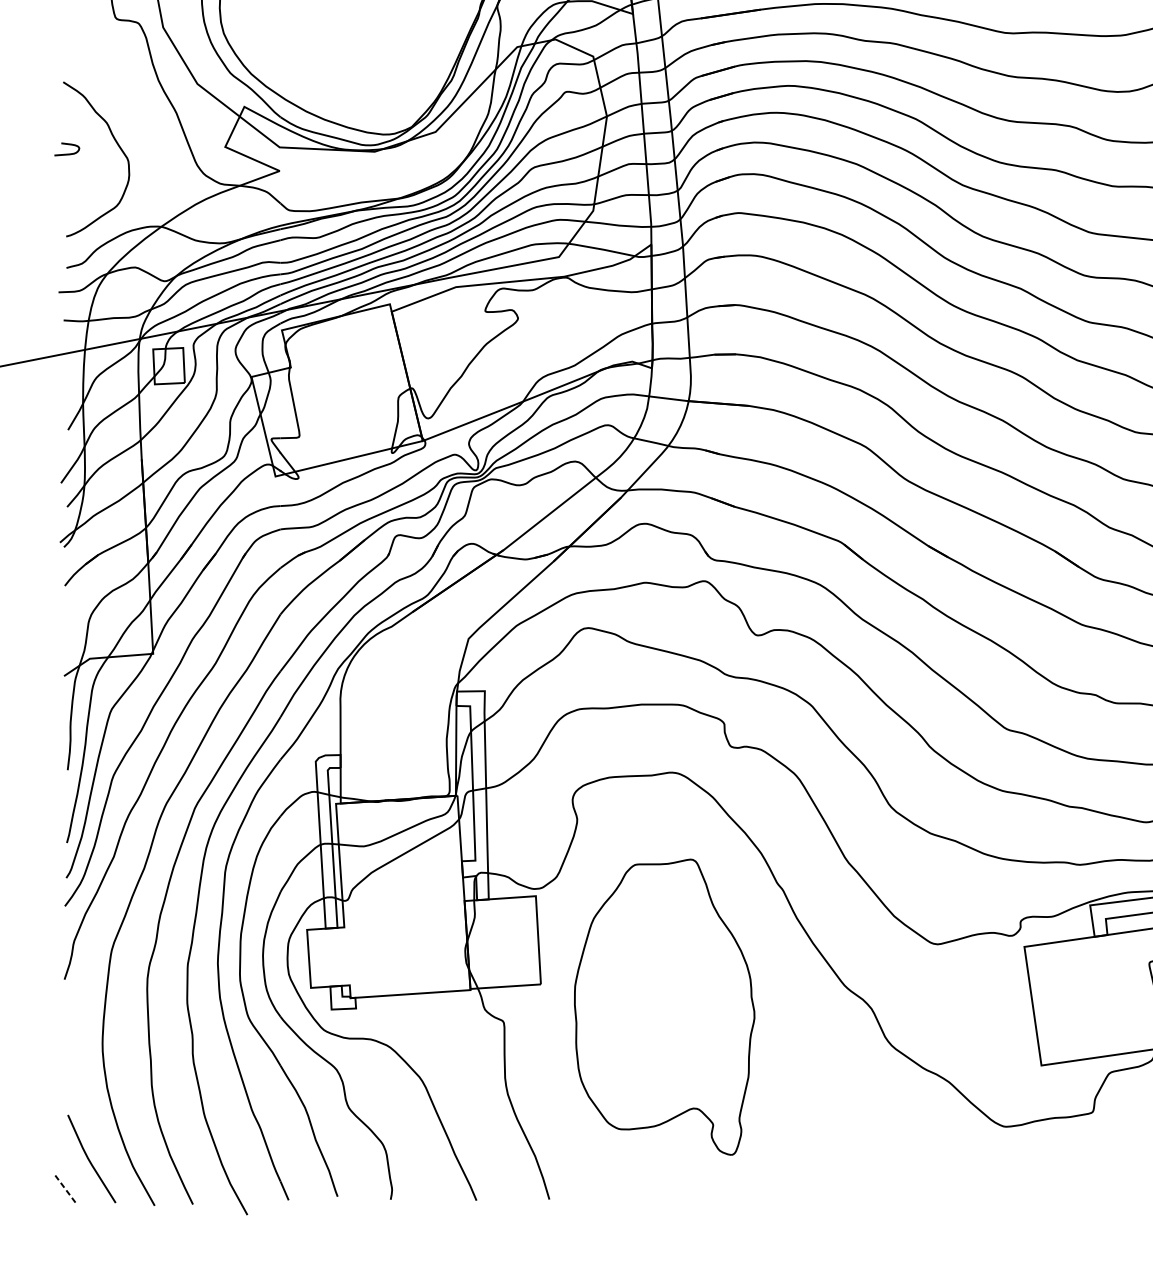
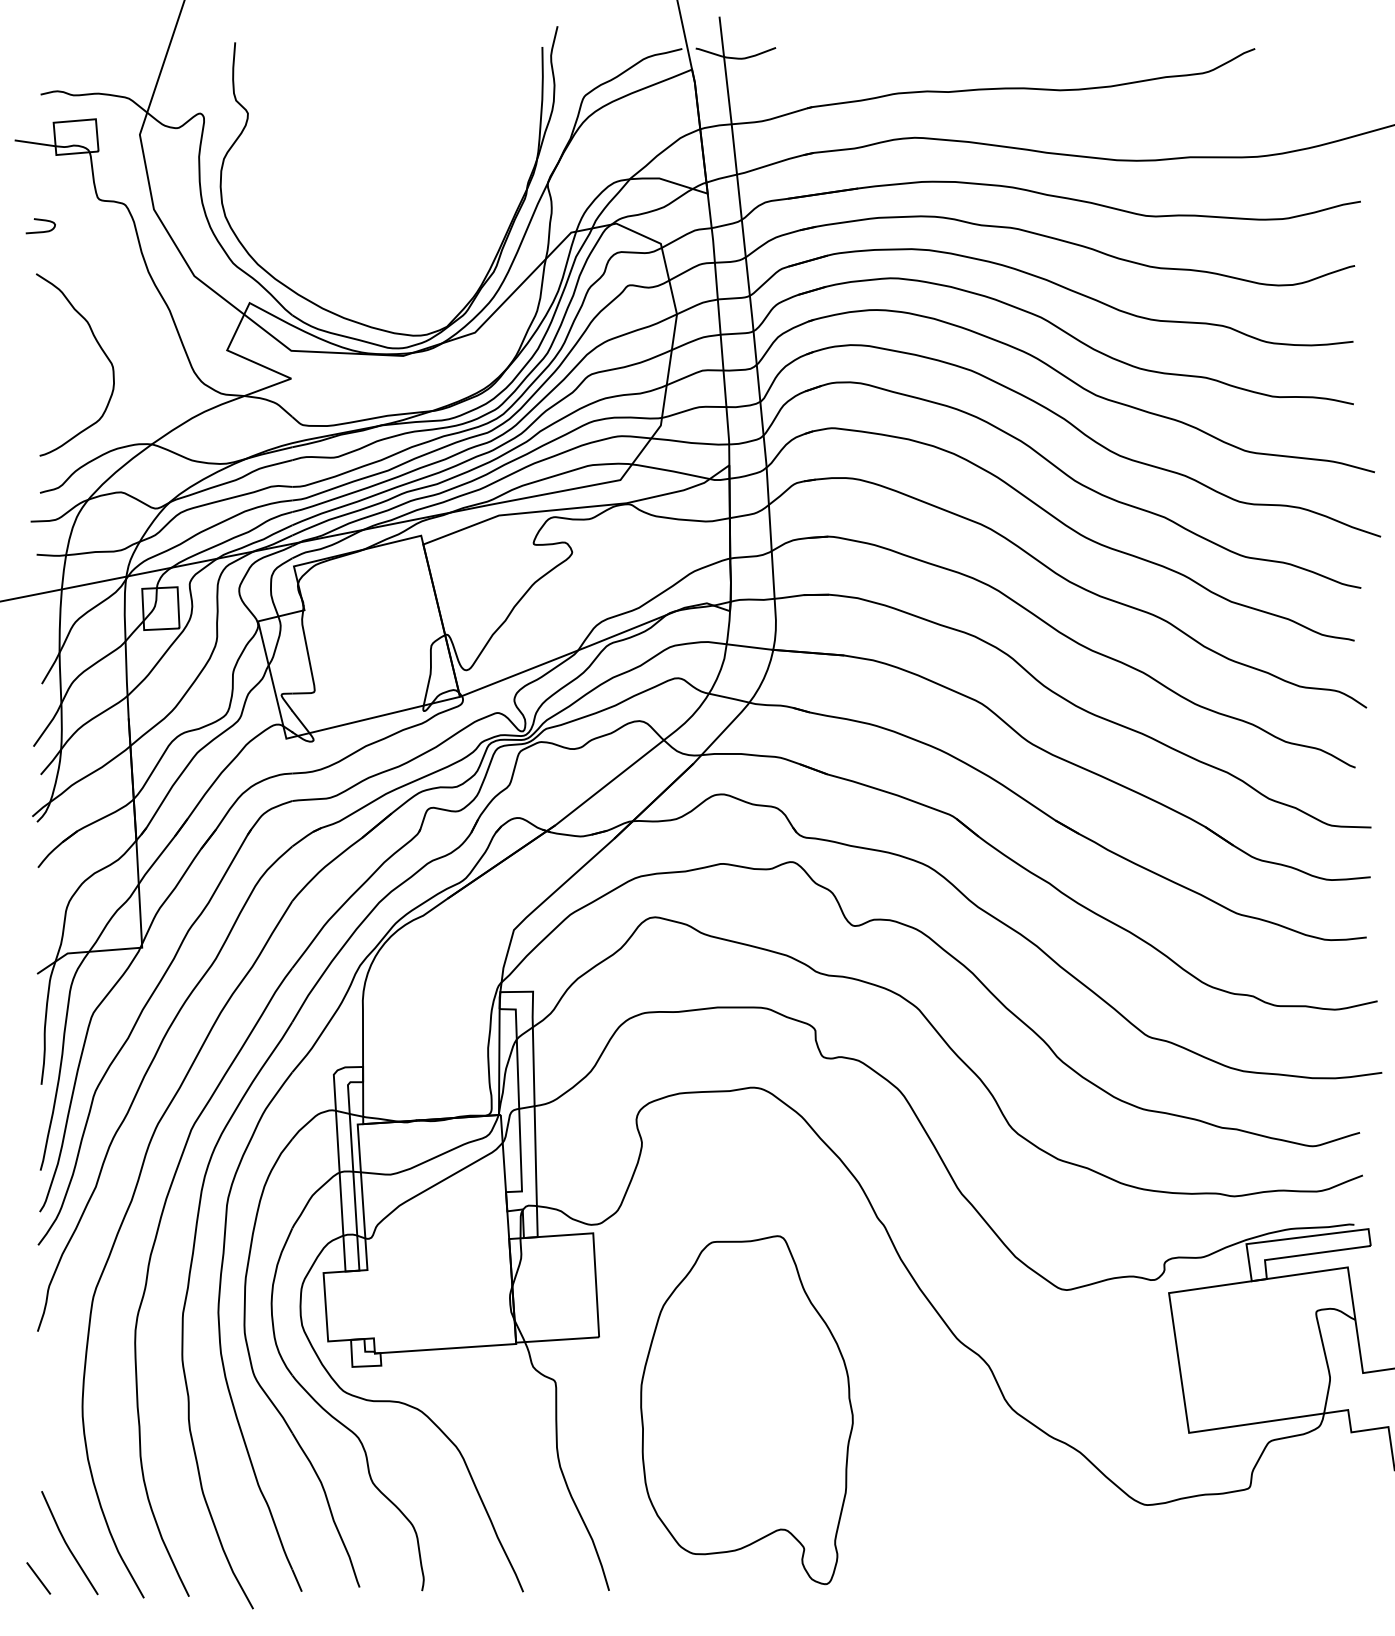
curve: (66, 153) -> (40, 231), moved
part: (664, 1007) -> (746, 1410), moved
line: (65, 1189) -> (38, 1578), dashed -> solid

